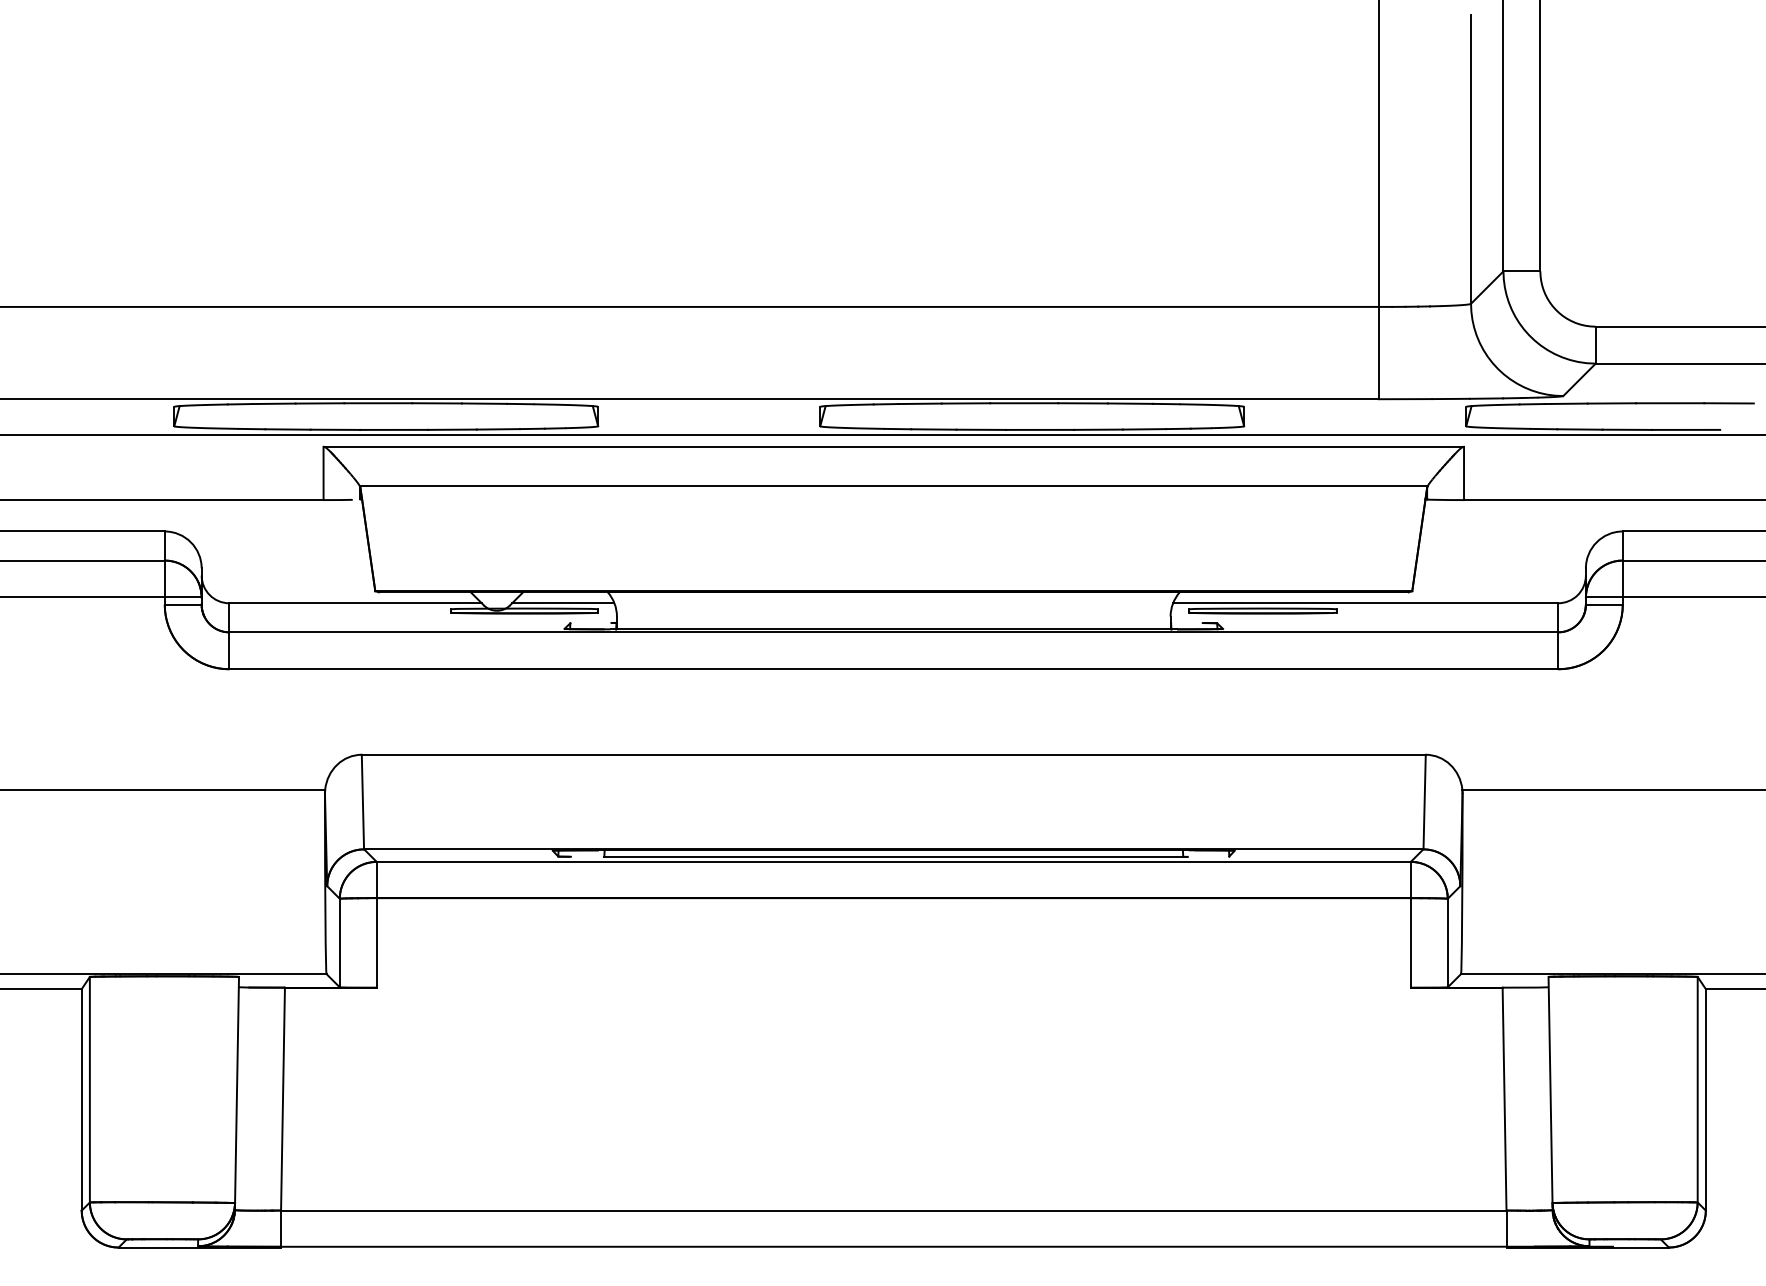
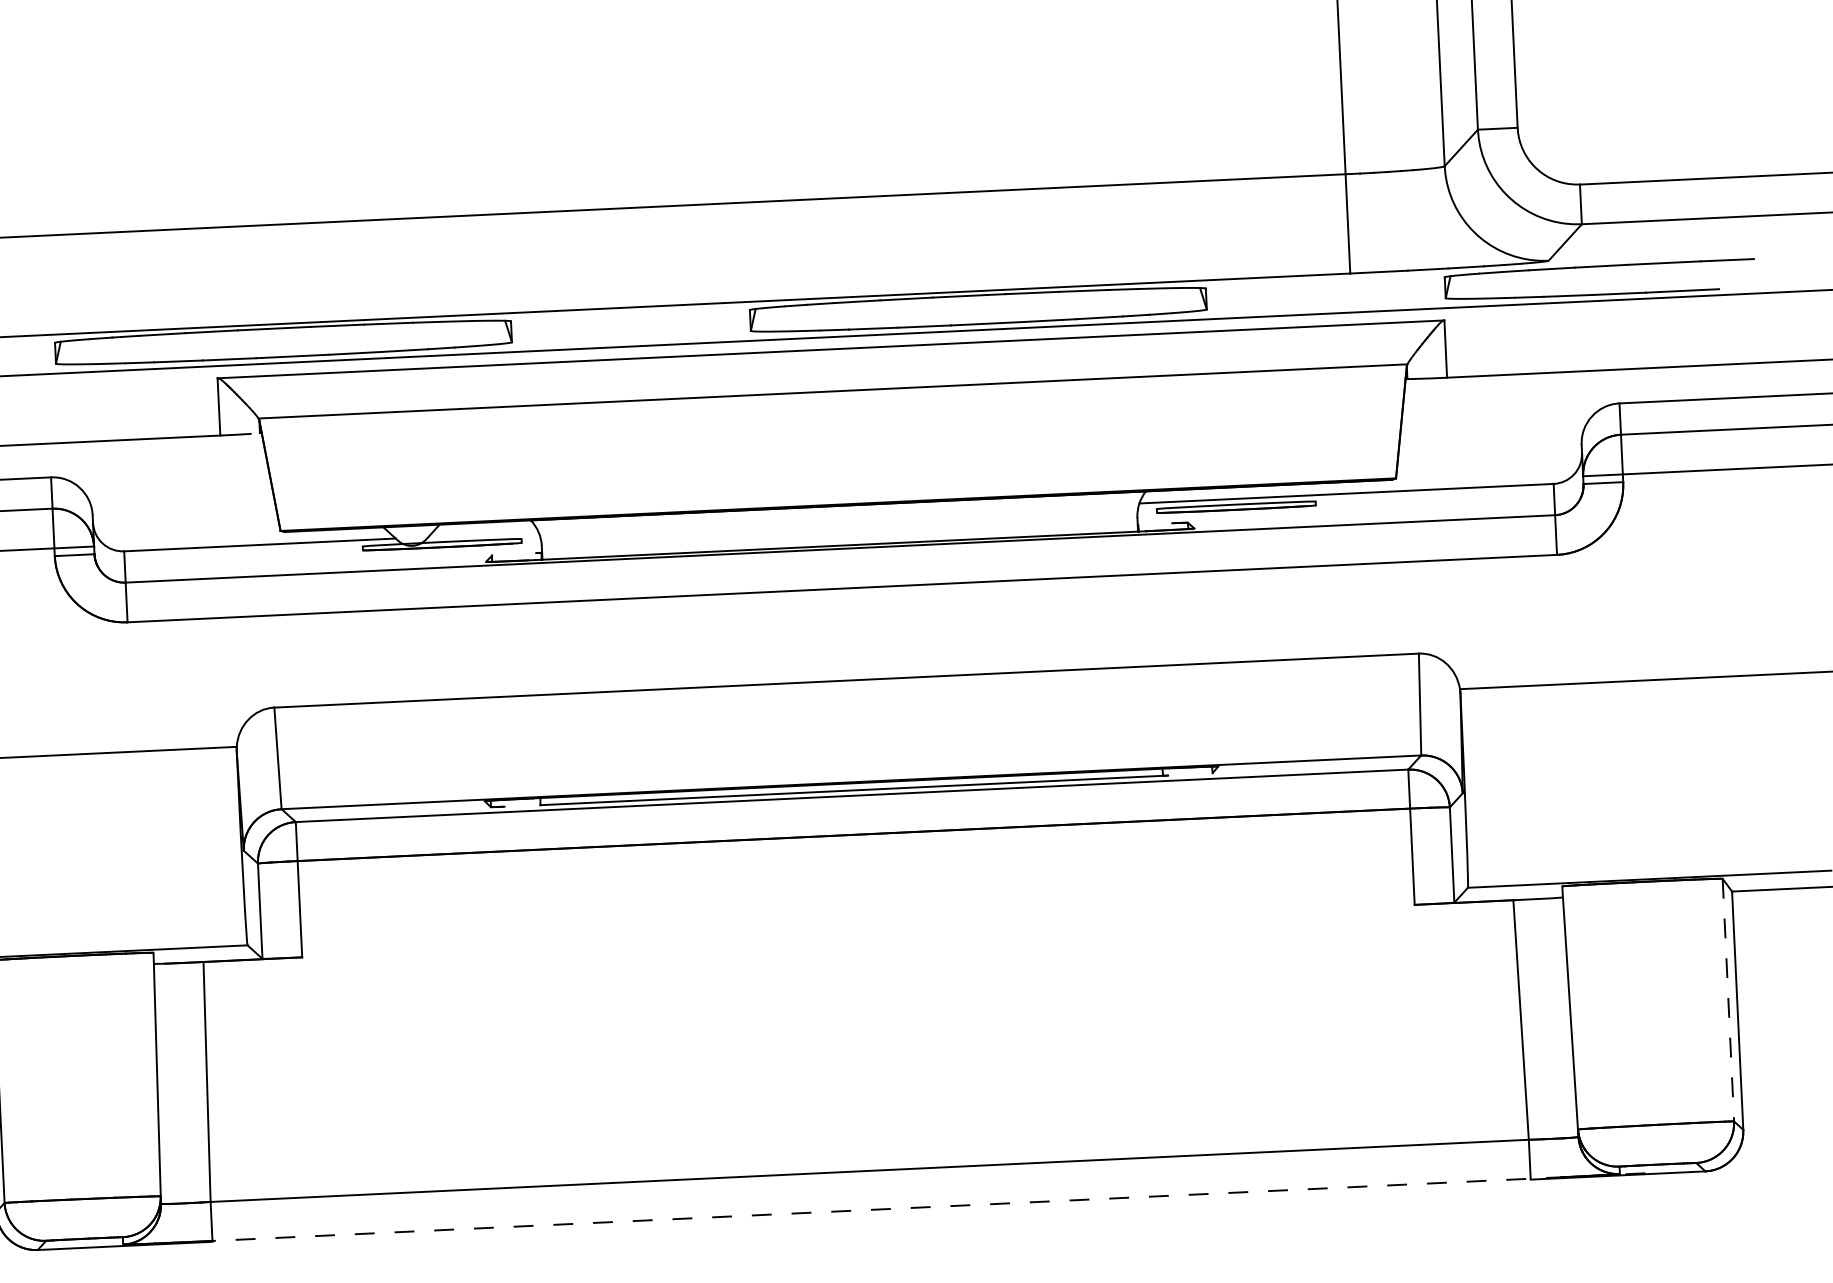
line: (563, 603) -> (483, 534), removed
line: (1697, 1089) -> (1728, 999), solid -> dashed
line: (947, 1246) -> (929, 1206), solid -> dashed

